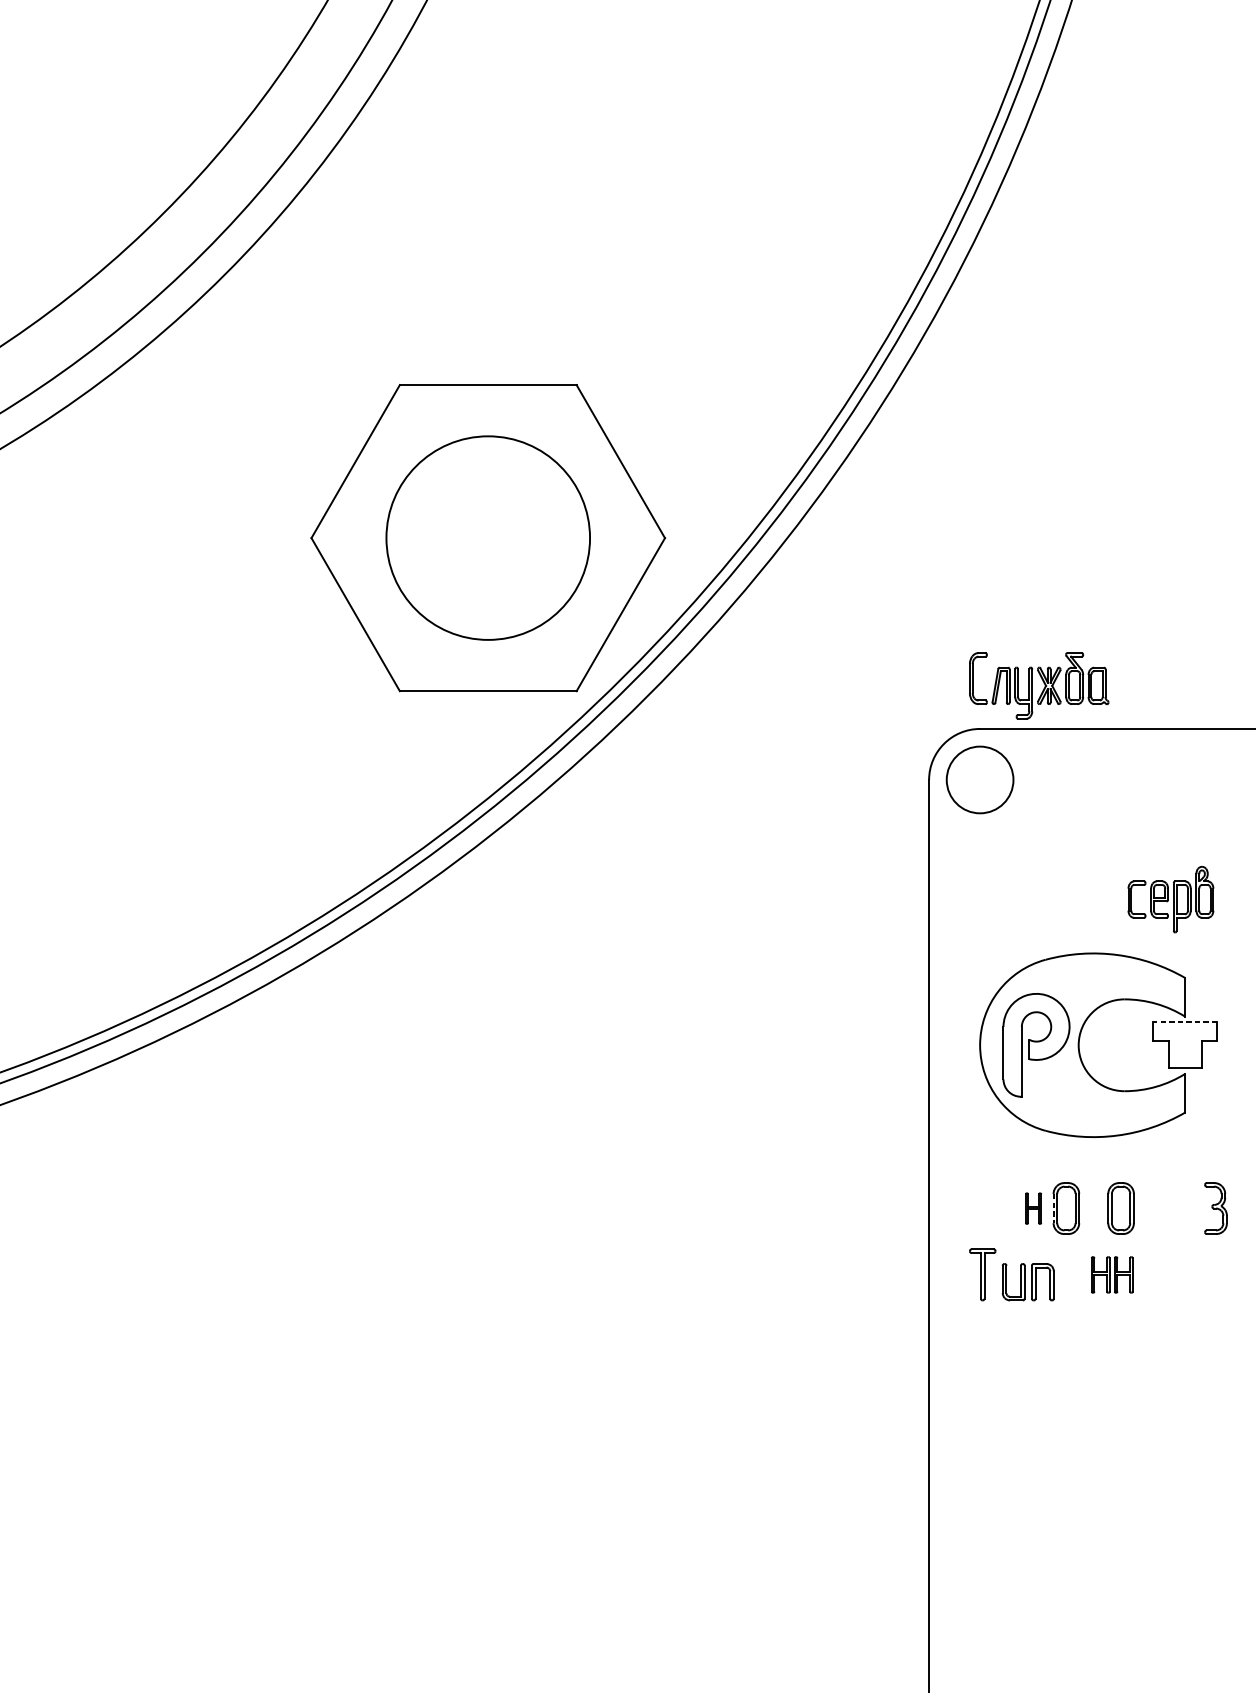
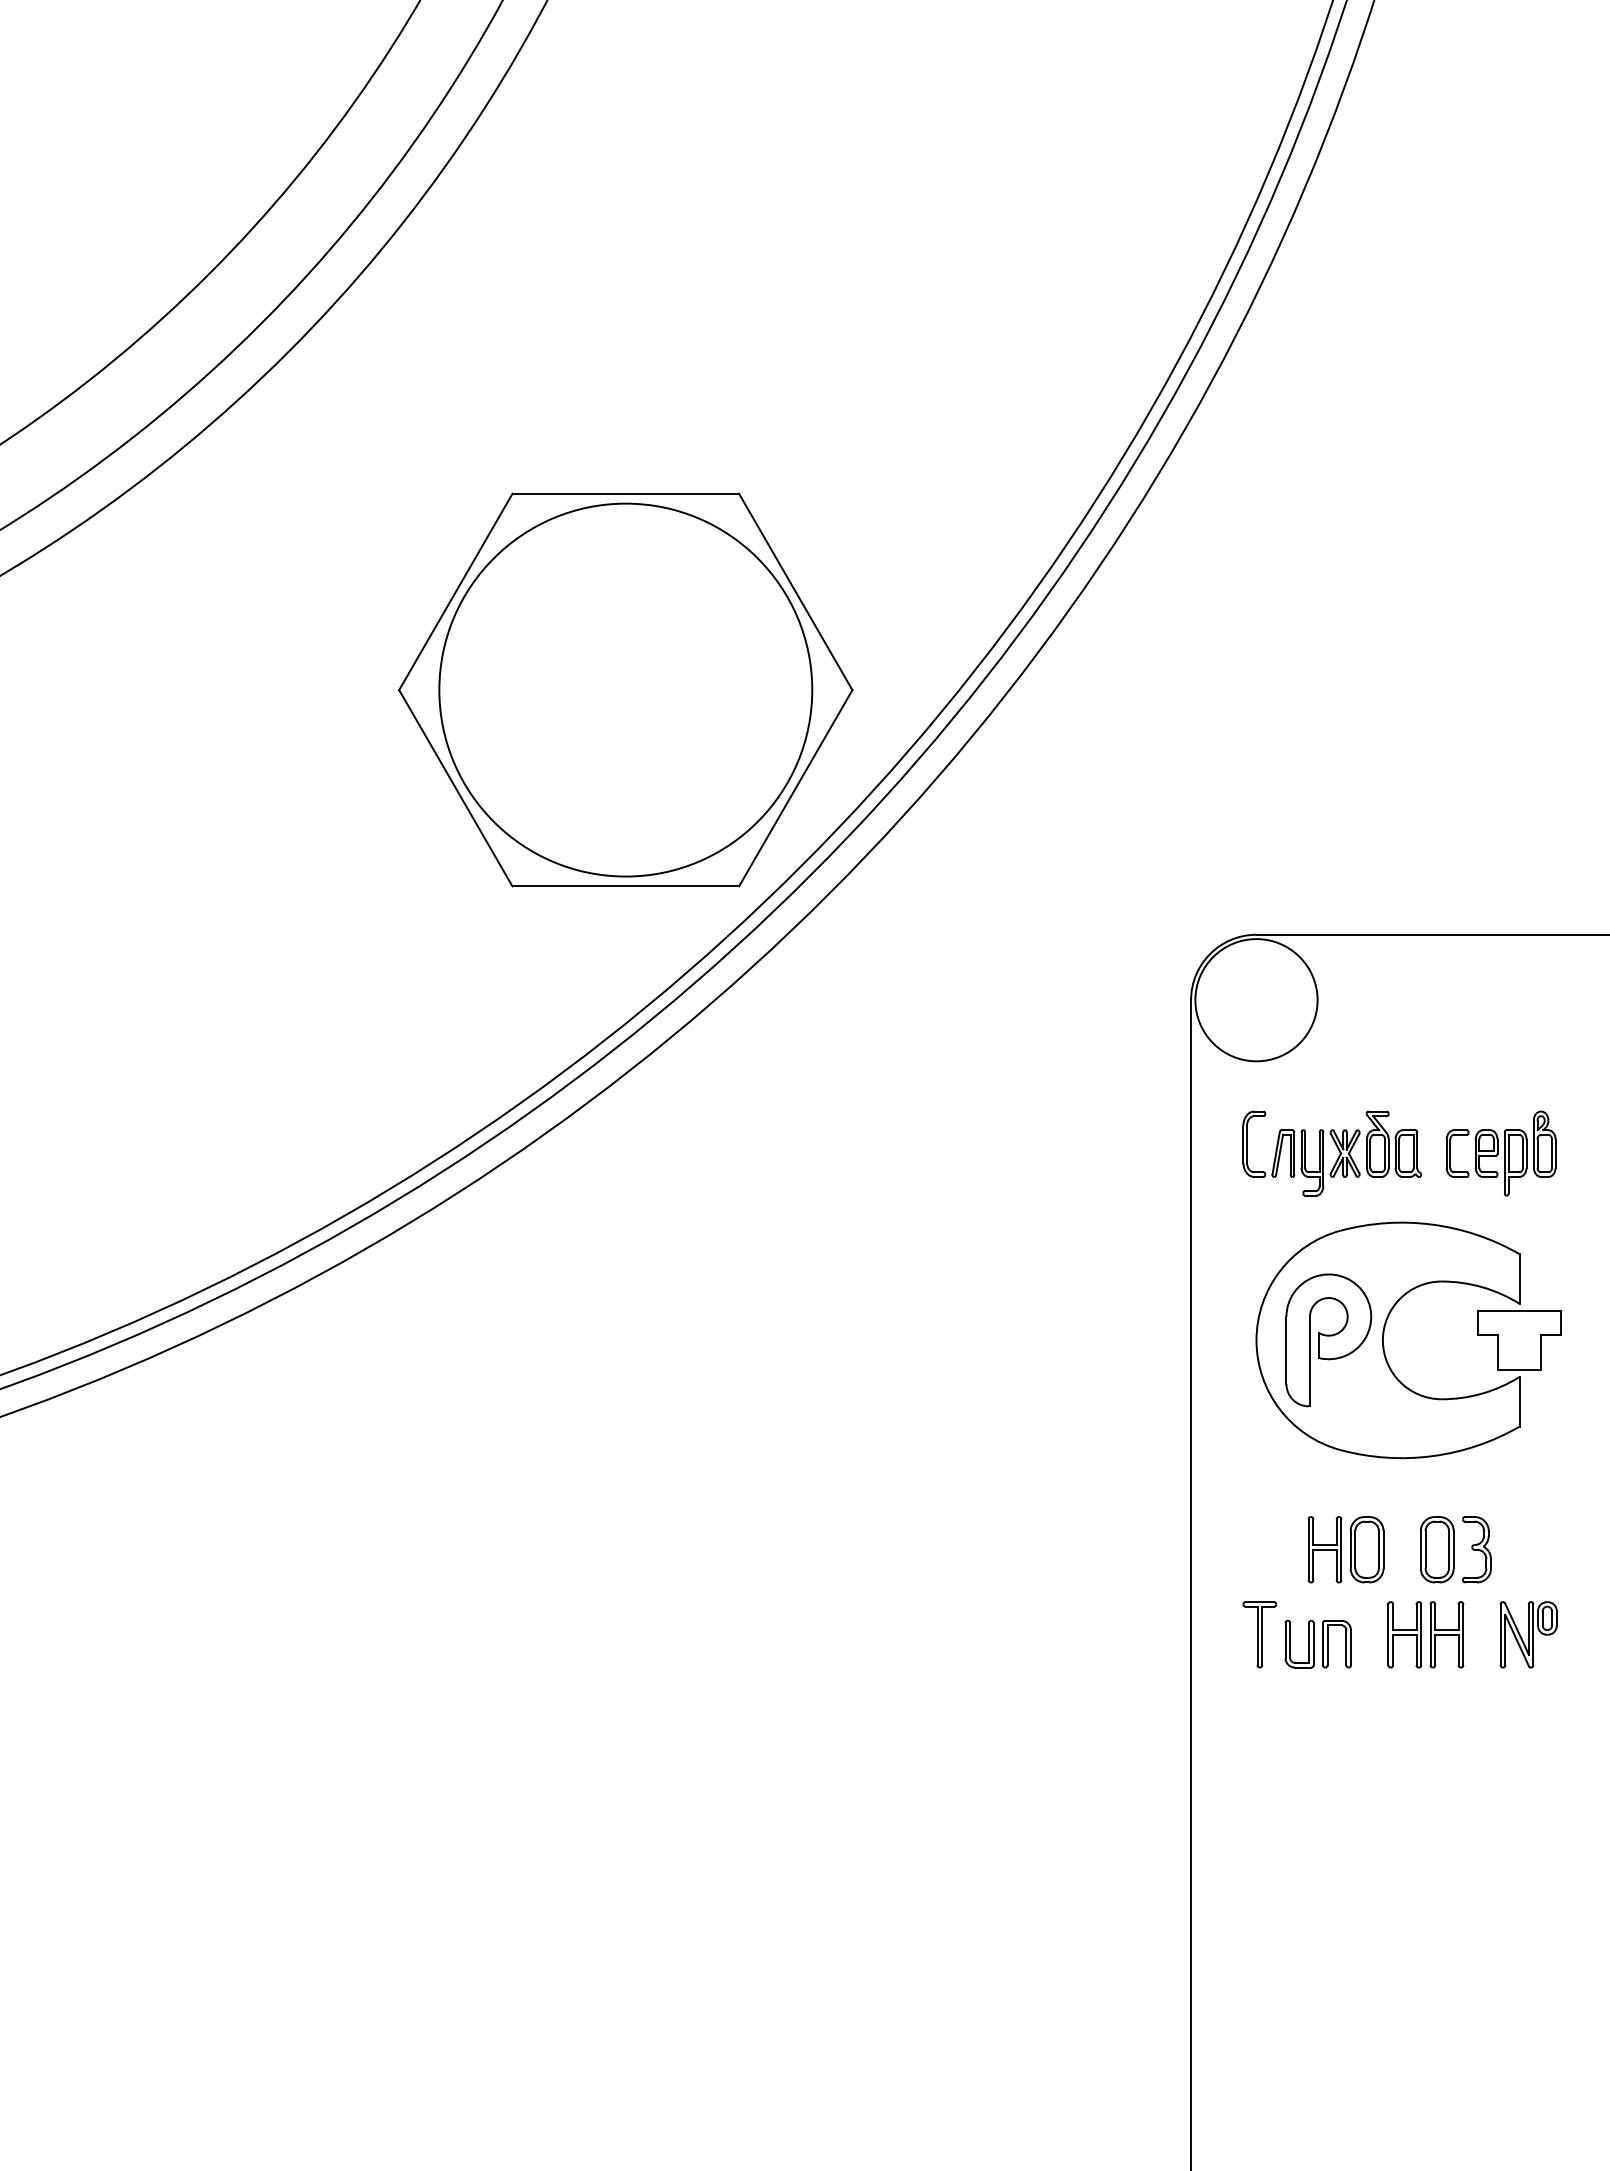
circle: (488, 537) -> (625, 689), size x1.43
part: (1043, 682) -> (1337, 1149), moved
circle: (980, 780) -> (1256, 1000), size x1.43
line: (1185, 1021) -> (1519, 1310), dashed -> solid
part: (1033, 1208) -> (1324, 1549), size x1.67
line: (1053, 1208) -> (1350, 1549), dashed -> solid
part: (1215, 1208) -> (1476, 1549), moved
part: (1111, 1274) -> (1425, 1634), size x1.43
part: (1192, 1274) -> (1528, 1634), added

